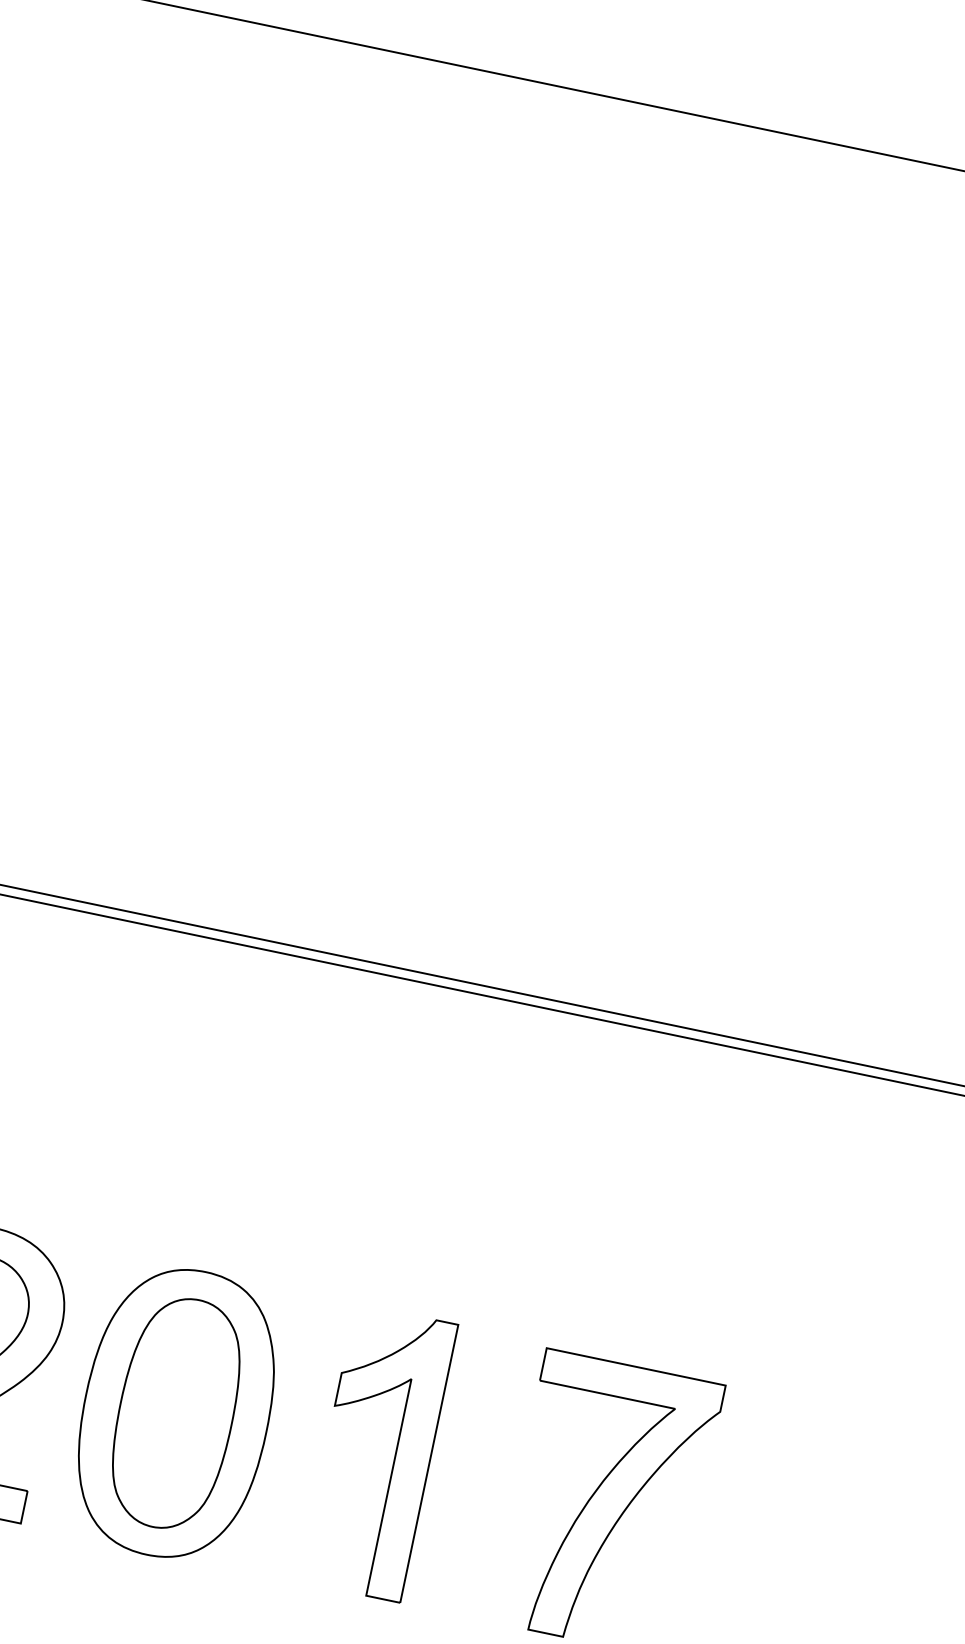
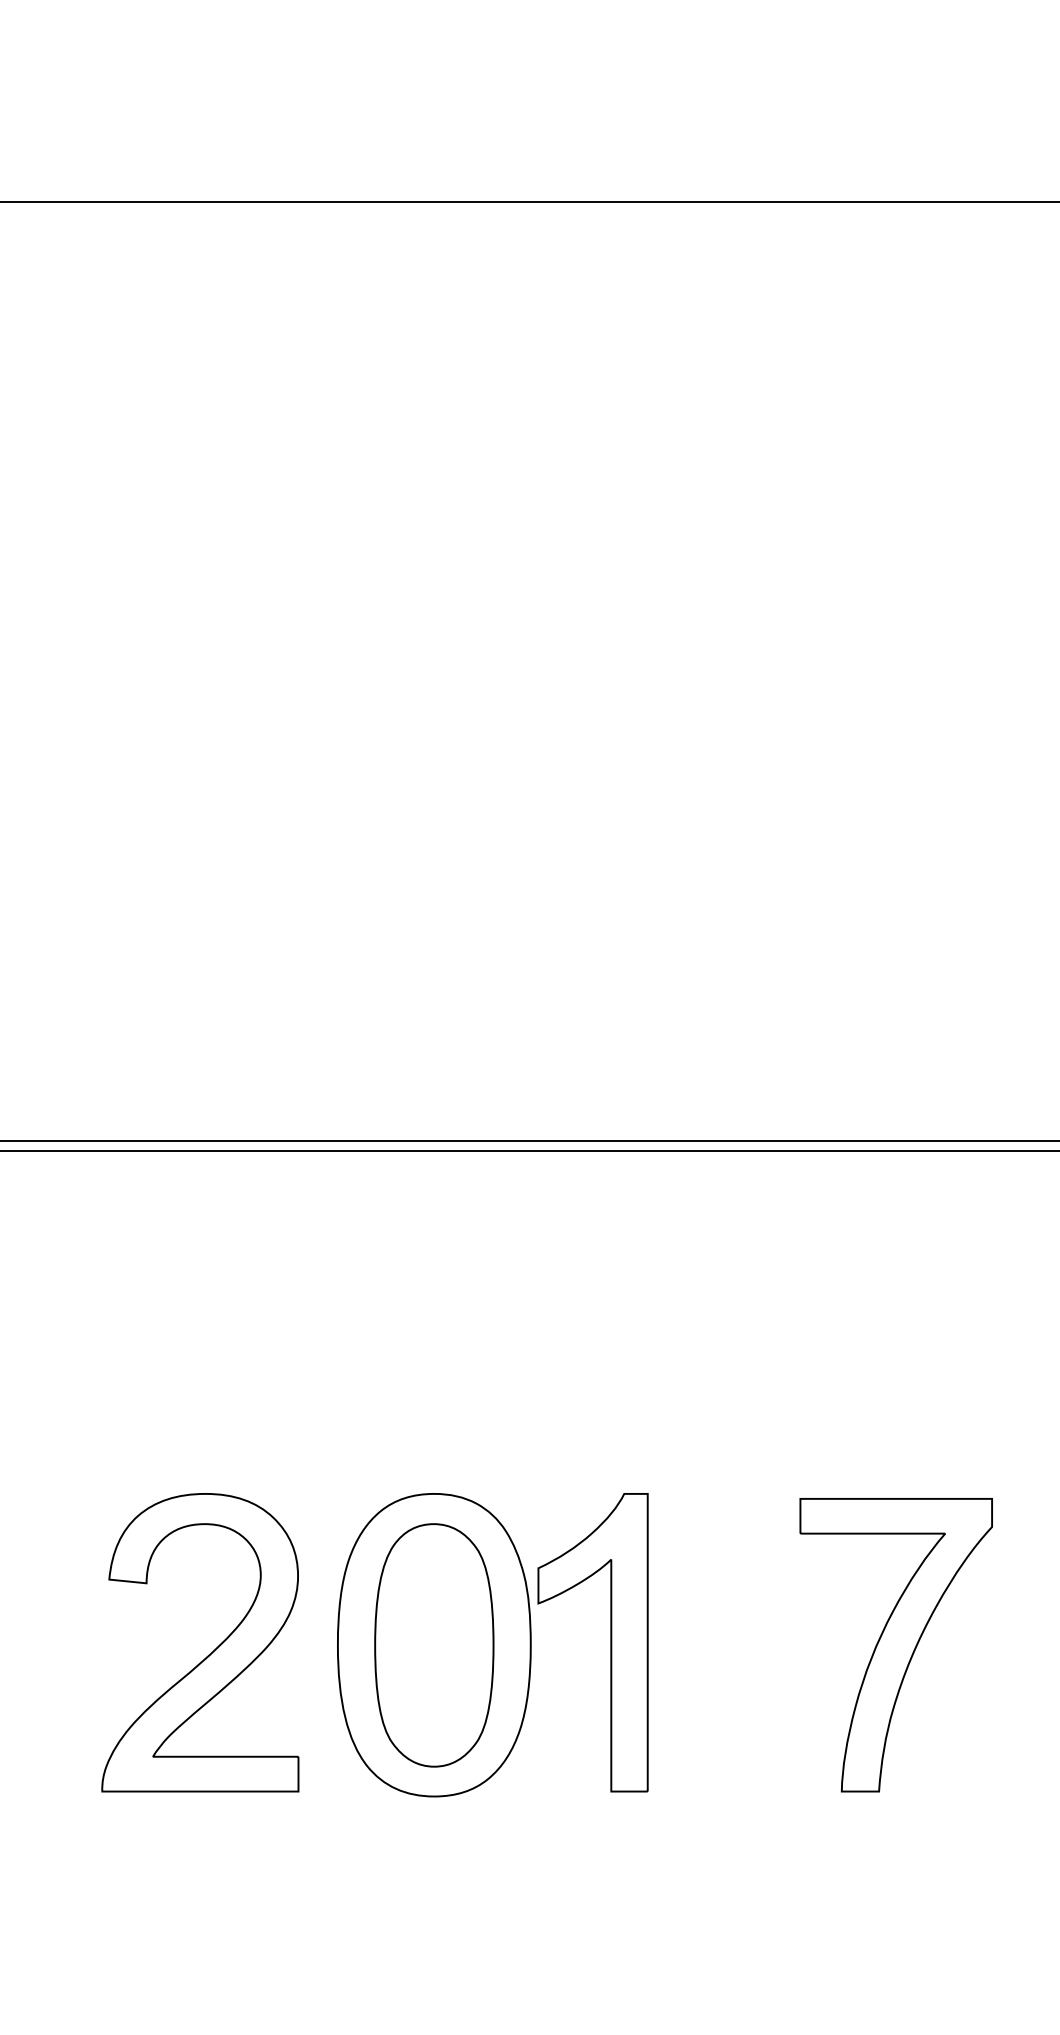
part: (394, 1456) -> (610, 1642), moved

